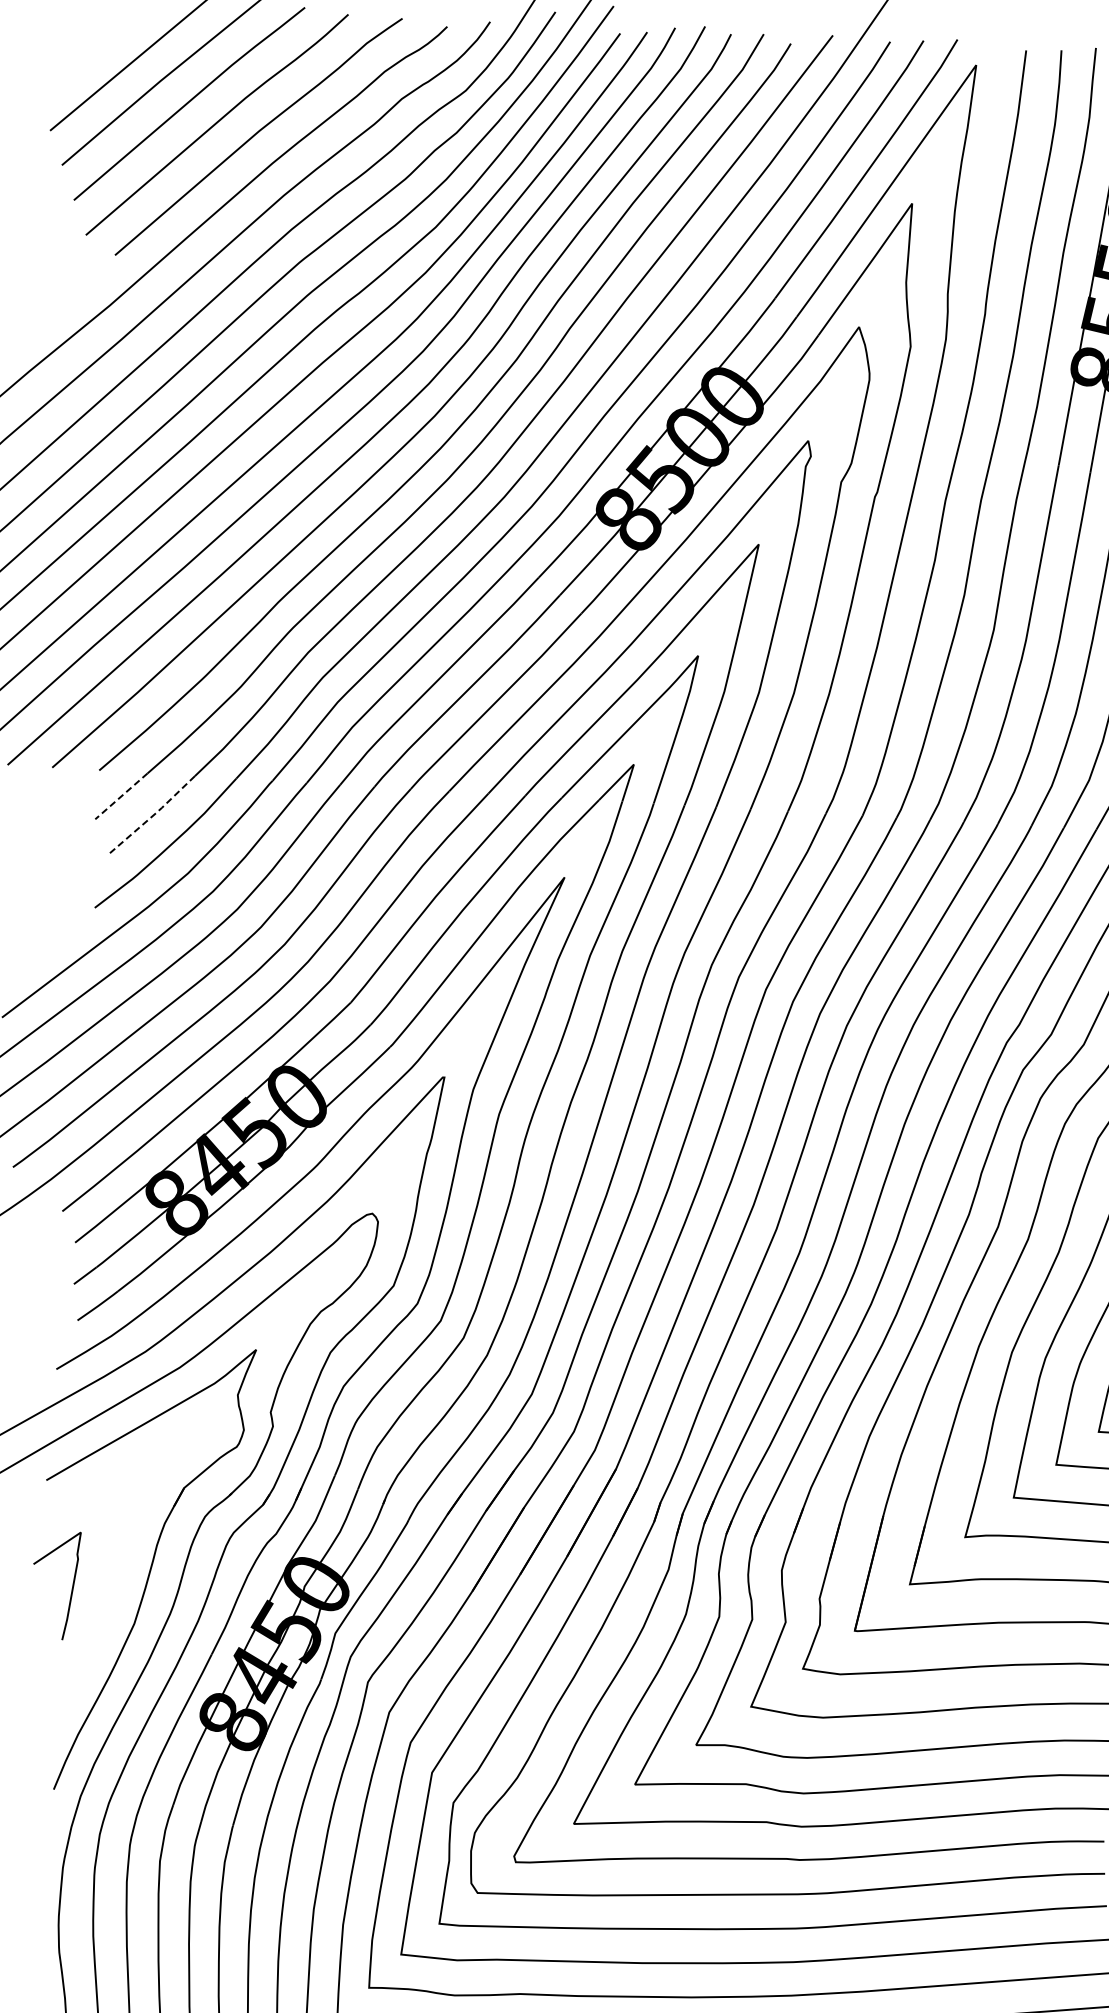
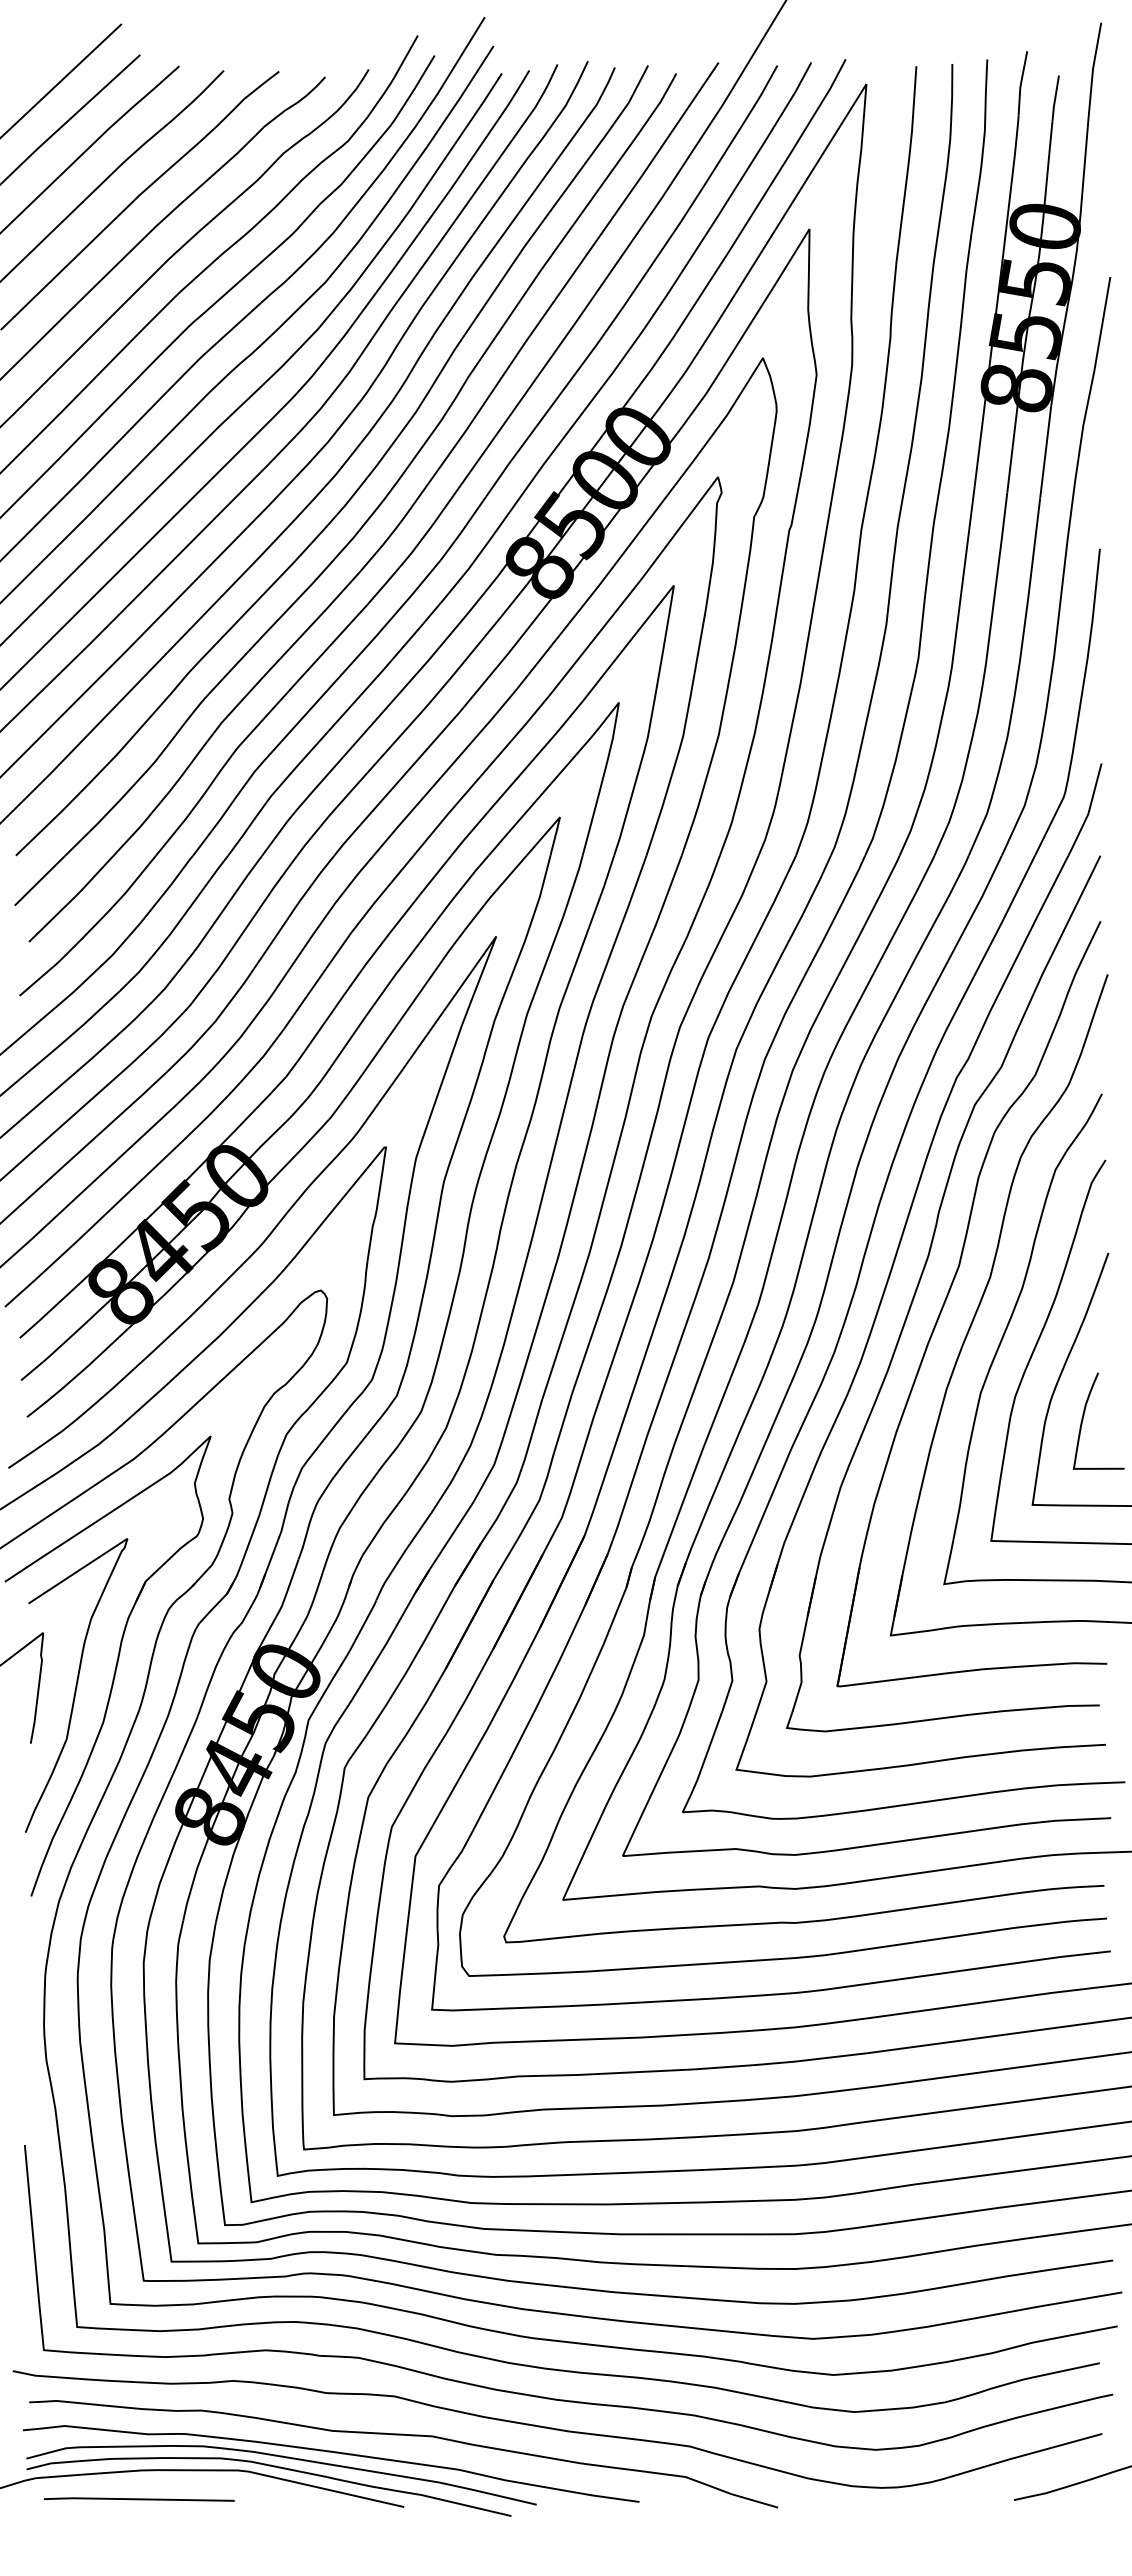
line: (121, 796) -> (40, 880), dashed -> solid
line: (152, 815) -> (72, 898), dashed -> solid
curve: (110, 1585) -> (76, 1685), added

